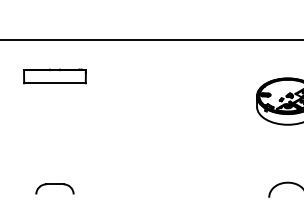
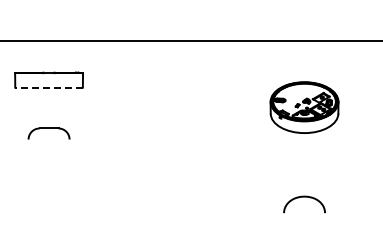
line: (55, 83) -> (49, 87), solid -> dashed
part: (54, 188) -> (48, 133), moved

